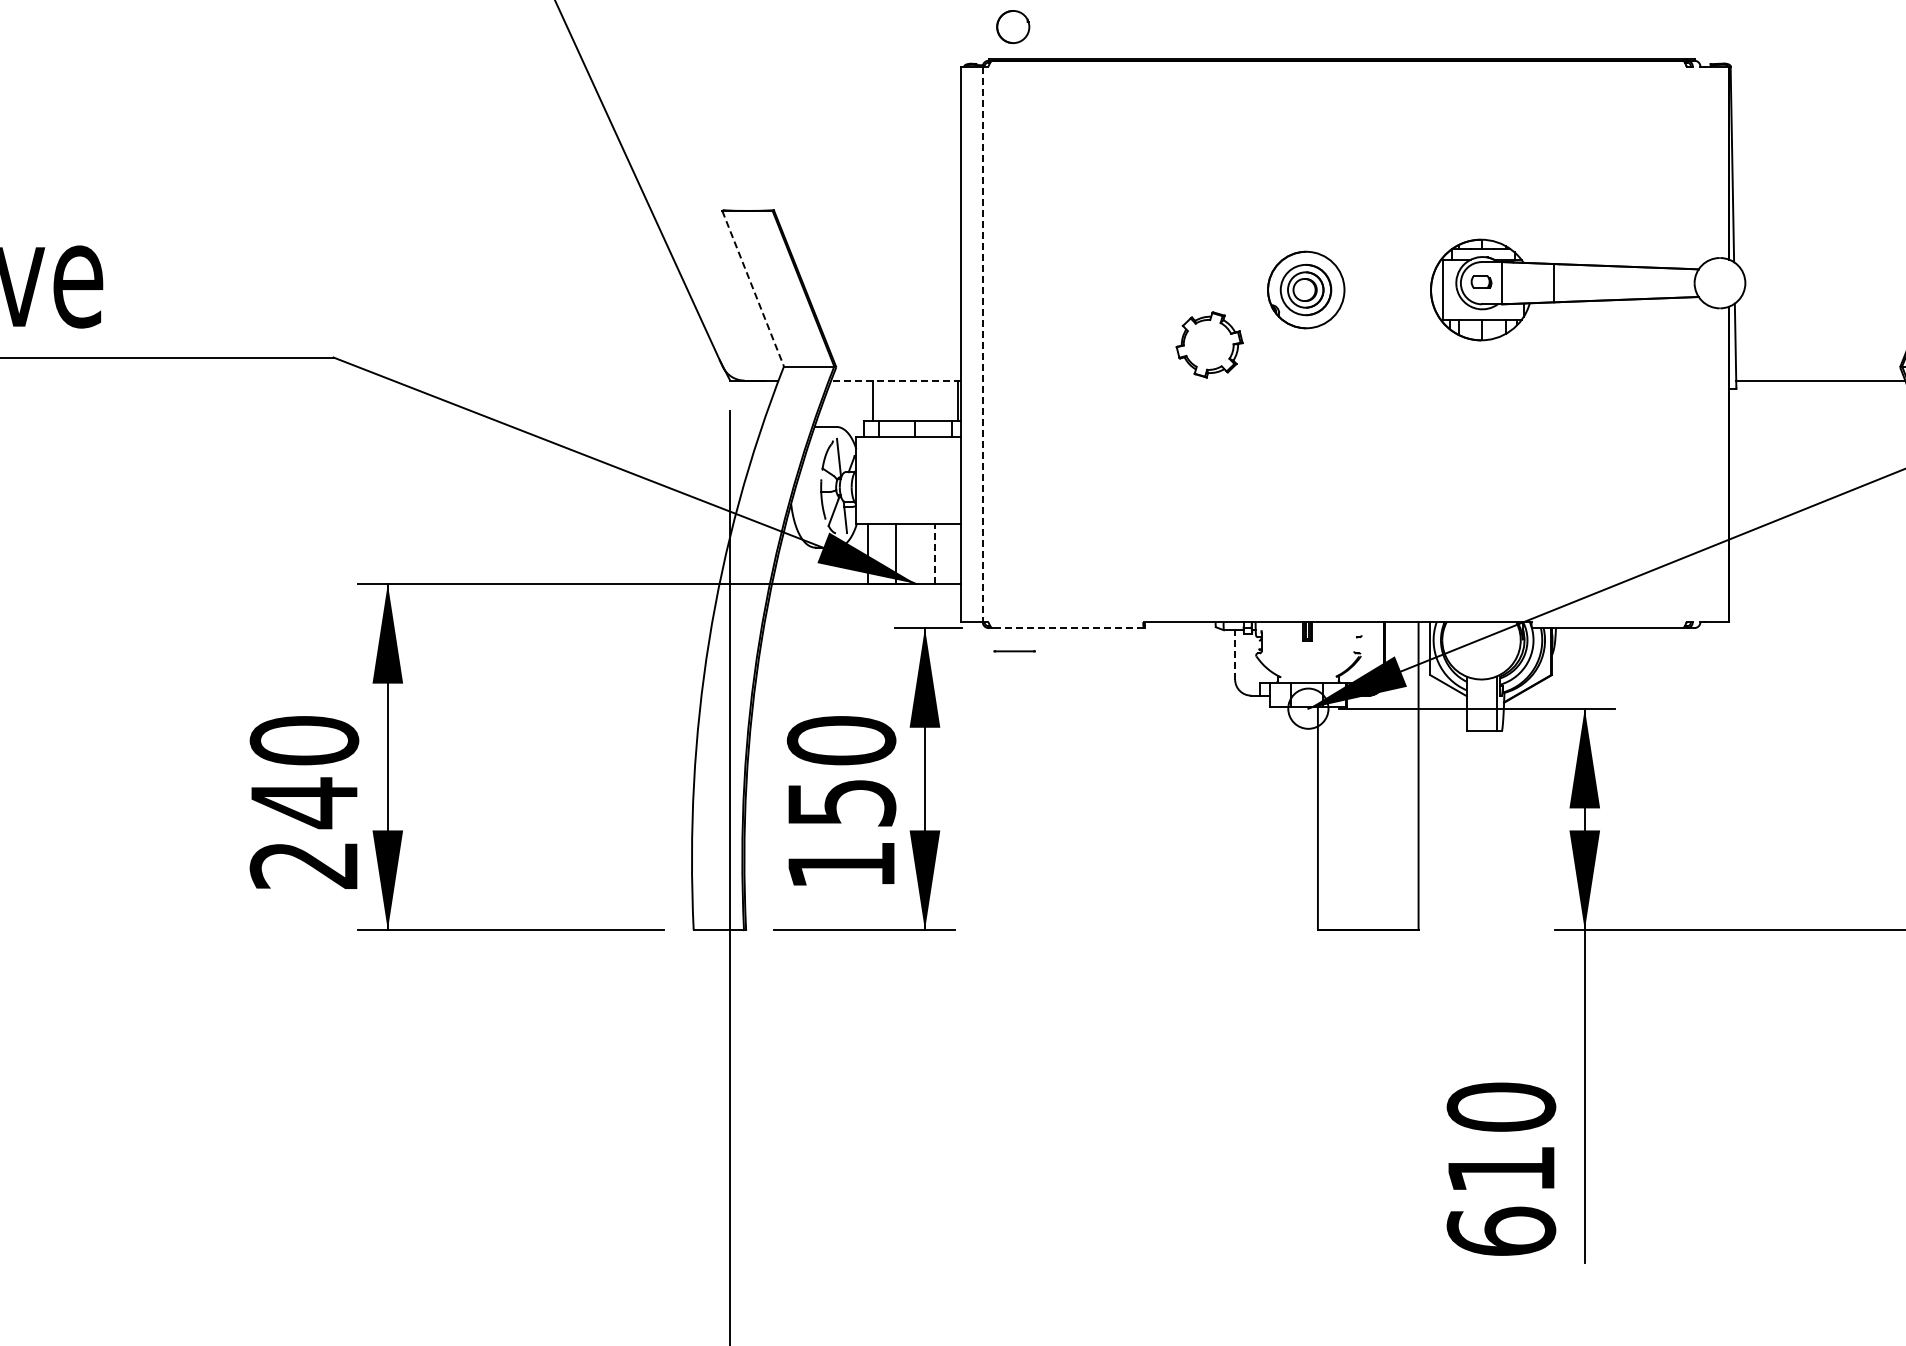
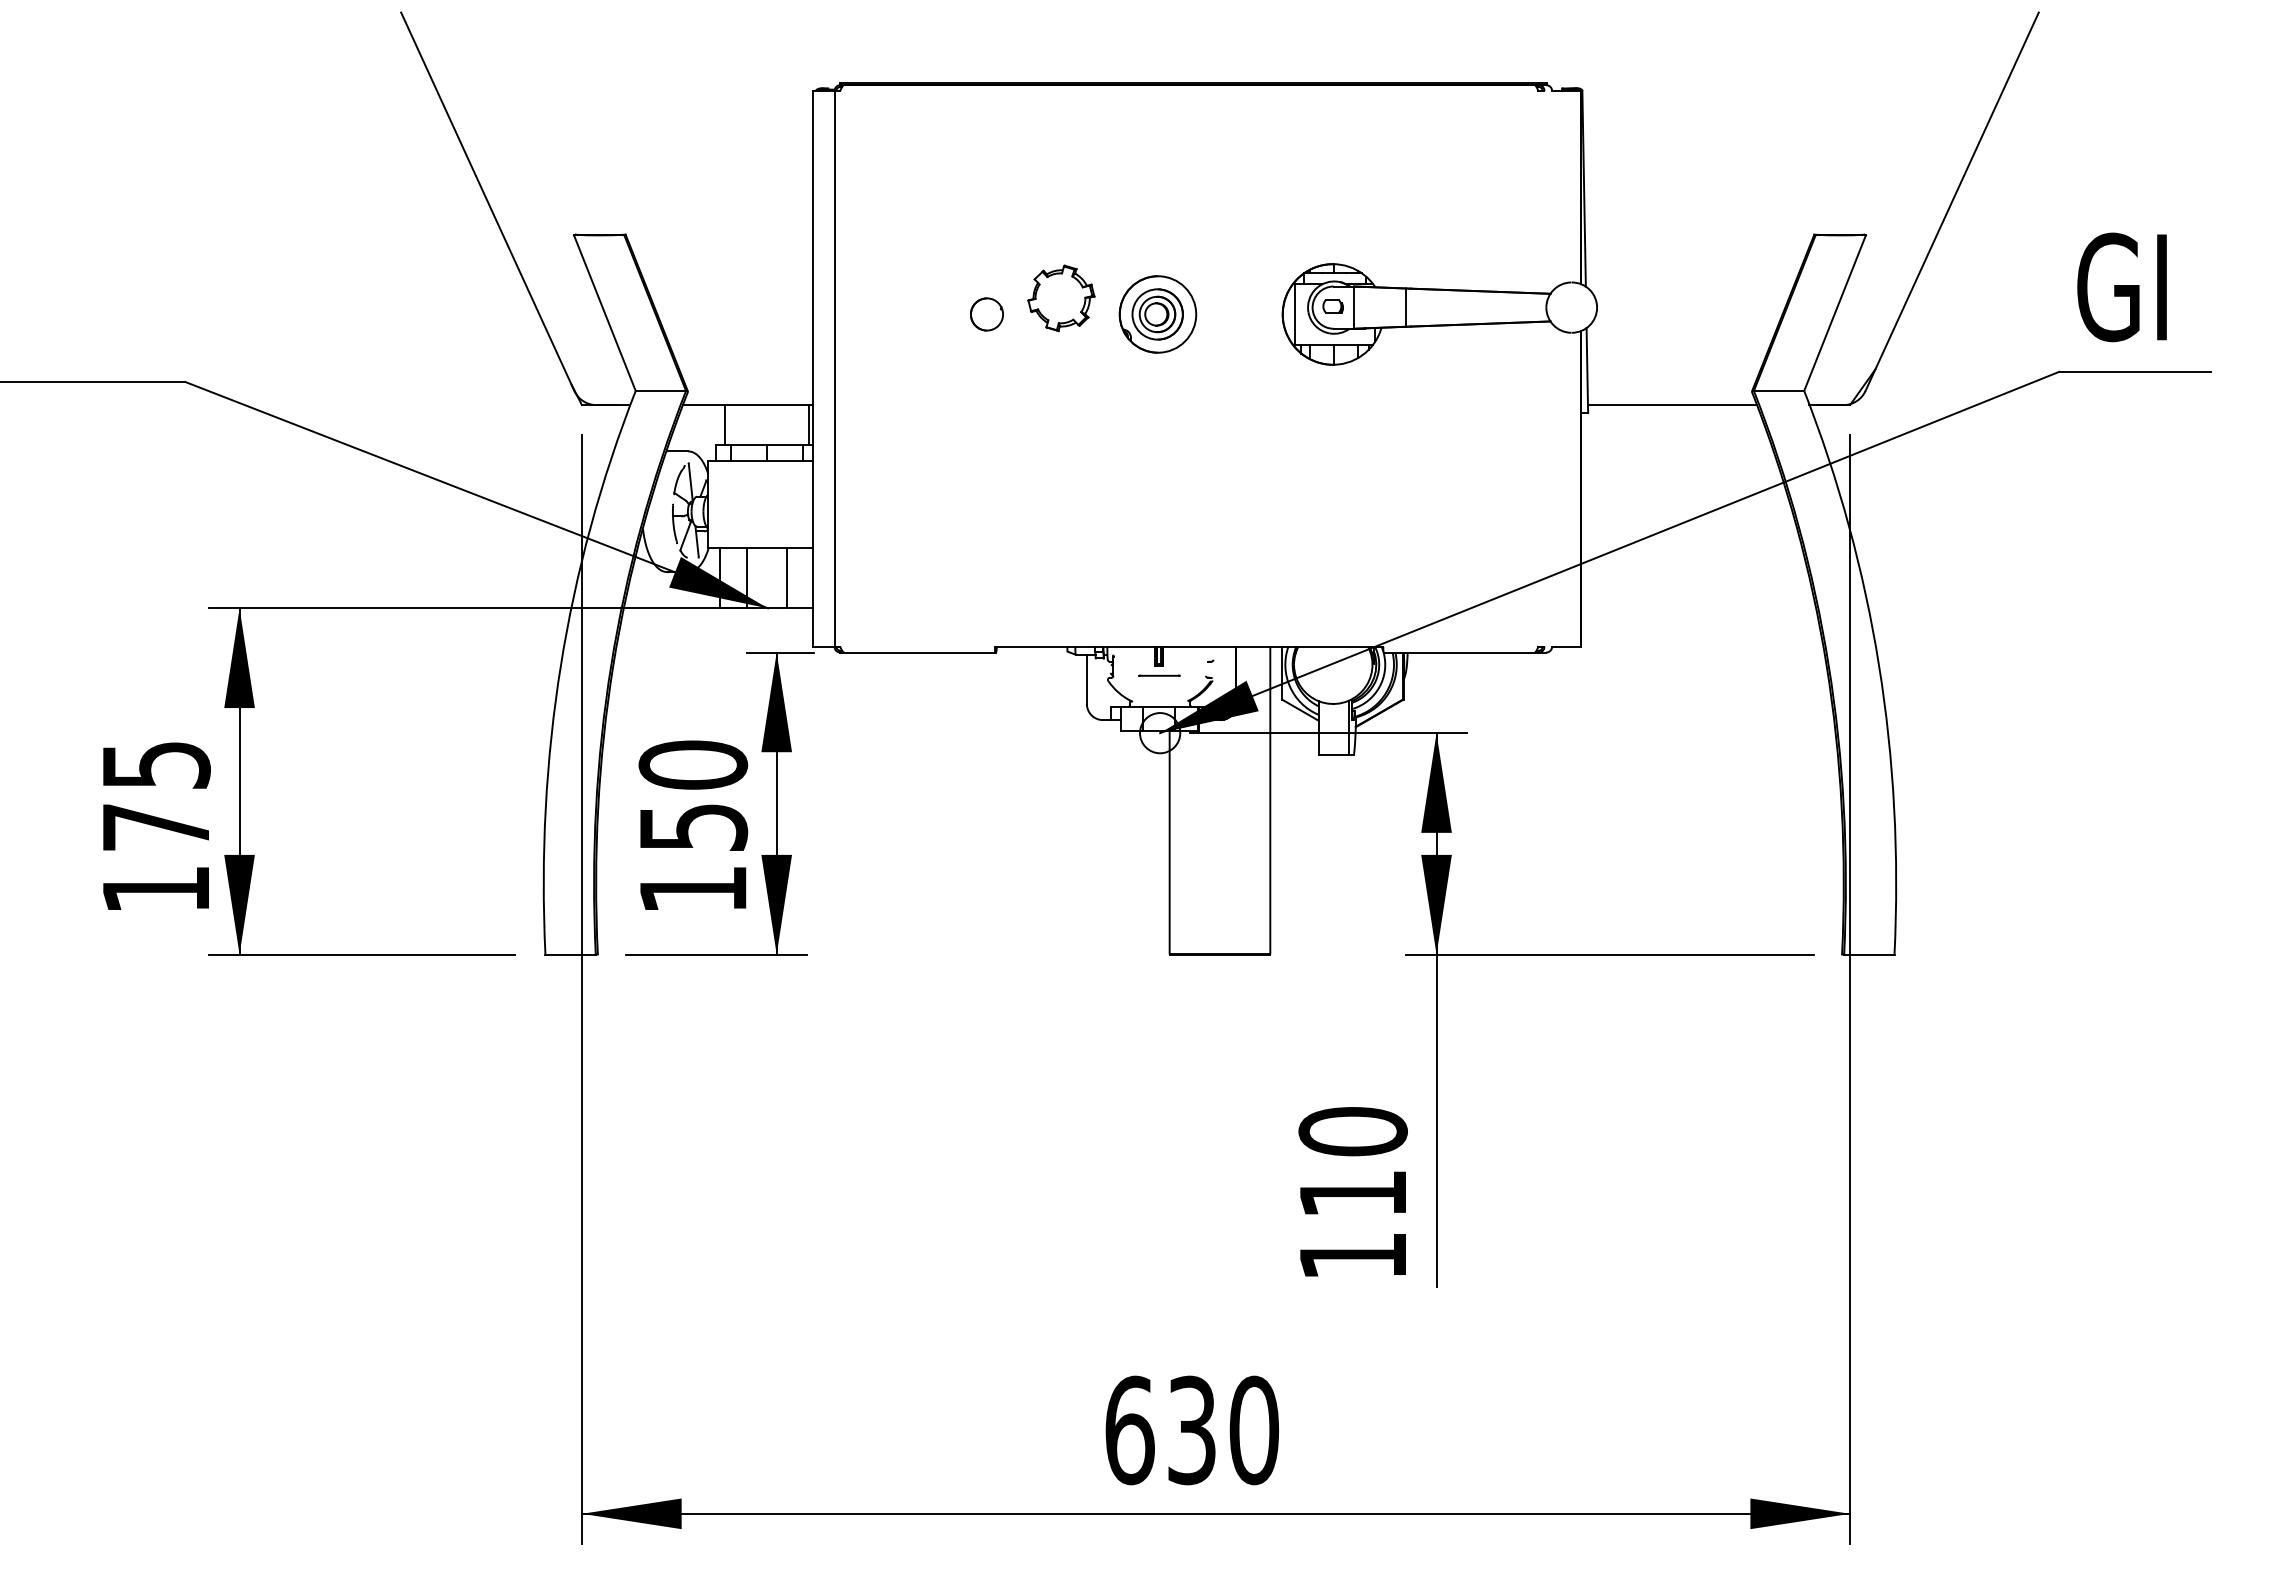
circle: (1012, 27) -> (986, 314), moved
line: (752, 289) -> (604, 313), dashed -> solid
line: (982, 344) -> (834, 368), dashed -> solid
part: (1209, 345) -> (1061, 298), moved
line: (895, 381) -> (747, 405), dashed -> solid
line: (934, 553) -> (786, 577), dashed -> solid
line: (1067, 628) -> (919, 652), dashed -> solid
line: (1014, 651) -> (1159, 675), moved
line: (1234, 655) -> (1086, 679), dashed -> solid
text: (303, 802) -> (155, 826), 240 -> 175
text: (1500, 1231) -> (1352, 1255), 610 -> 110

